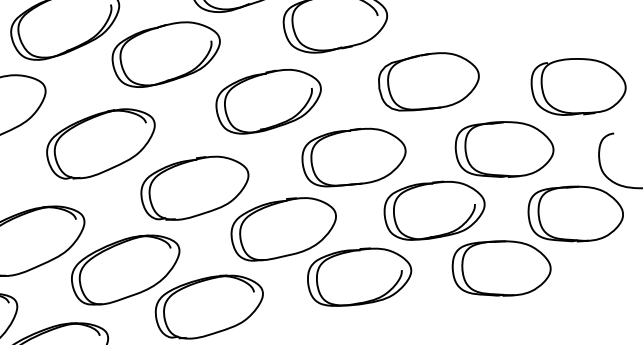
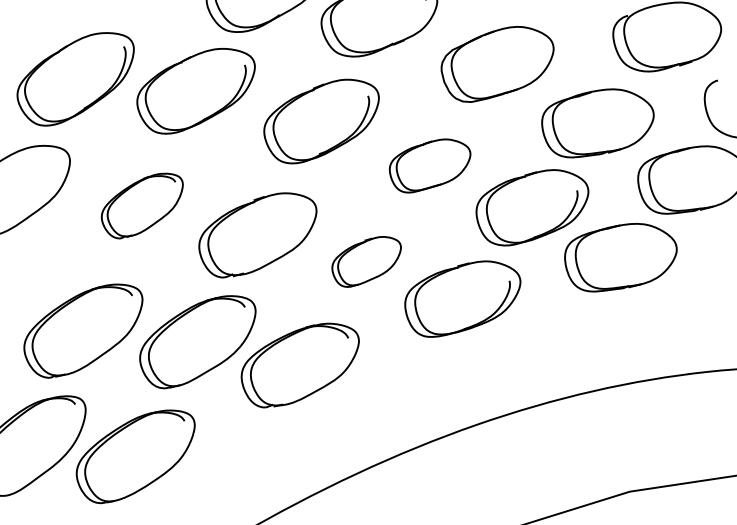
part: (100, 143) -> (142, 205), size x0.7
part: (352, 157) -> (429, 165), size x0.7
part: (282, 229) -> (366, 261), size x0.6

